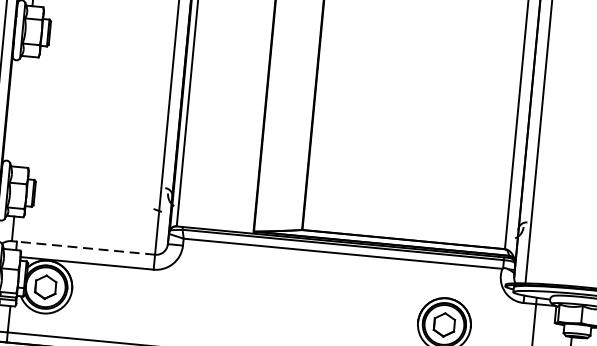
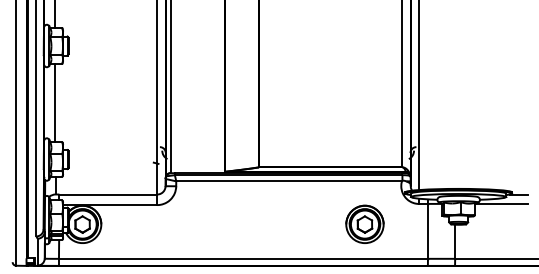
line: (22, 111) -> (54, 102), added
line: (86, 248) -> (108, 194), dashed -> solid

